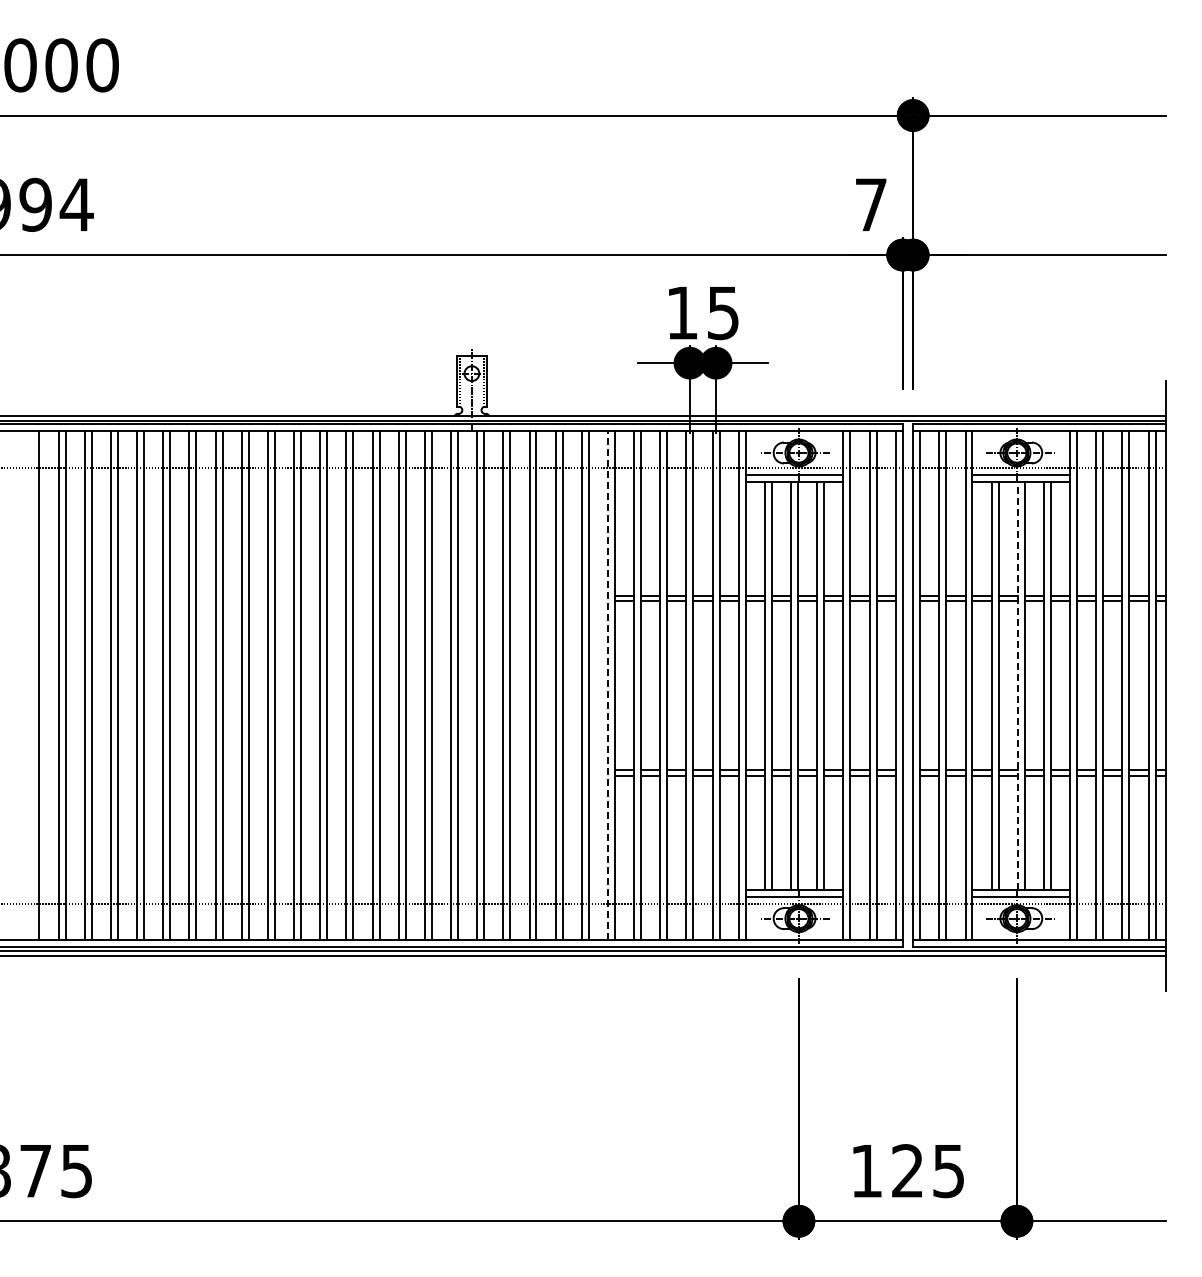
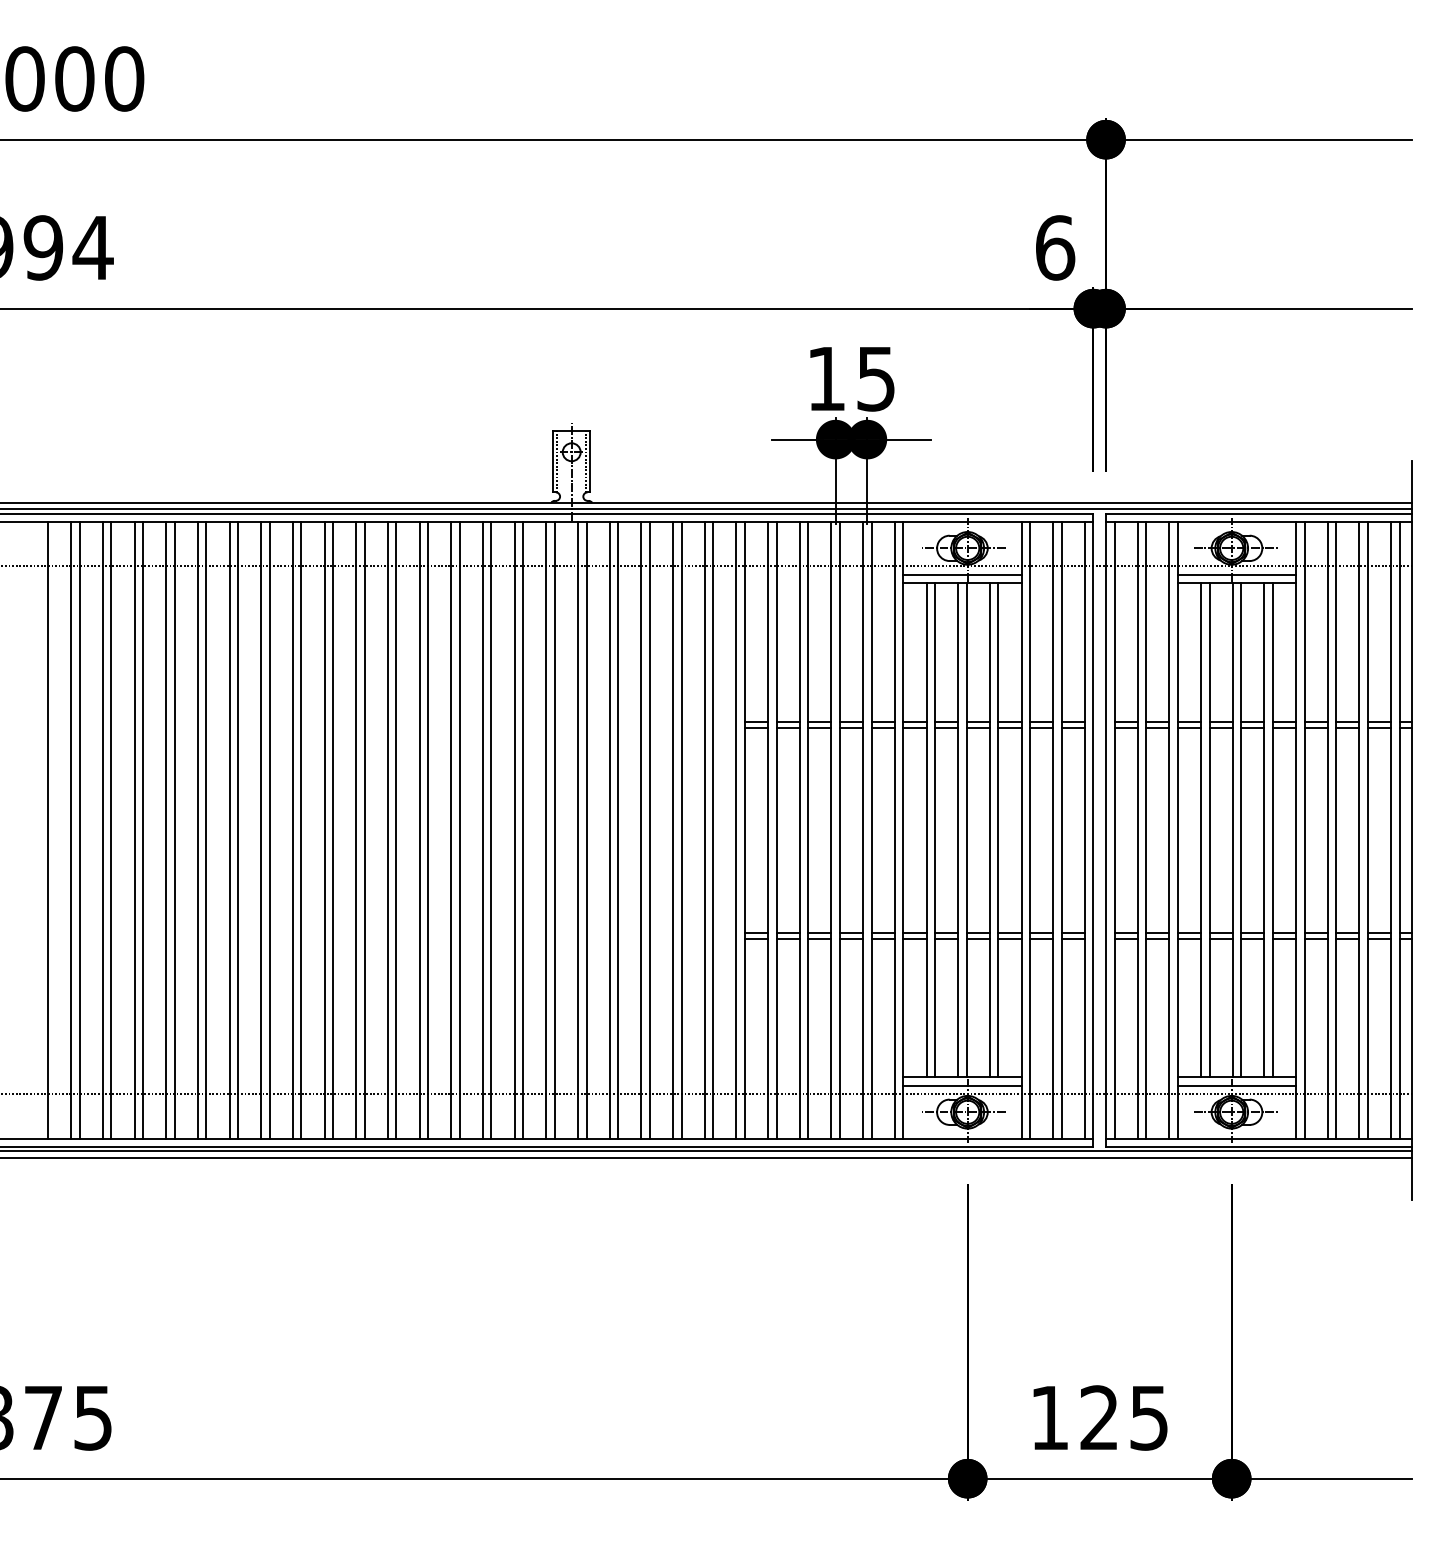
text: (871, 204) -> (1055, 247), 7 -> 6
line: (607, 685) -> (735, 829), dashed -> solid
line: (1017, 685) -> (1232, 829), dashed -> solid

